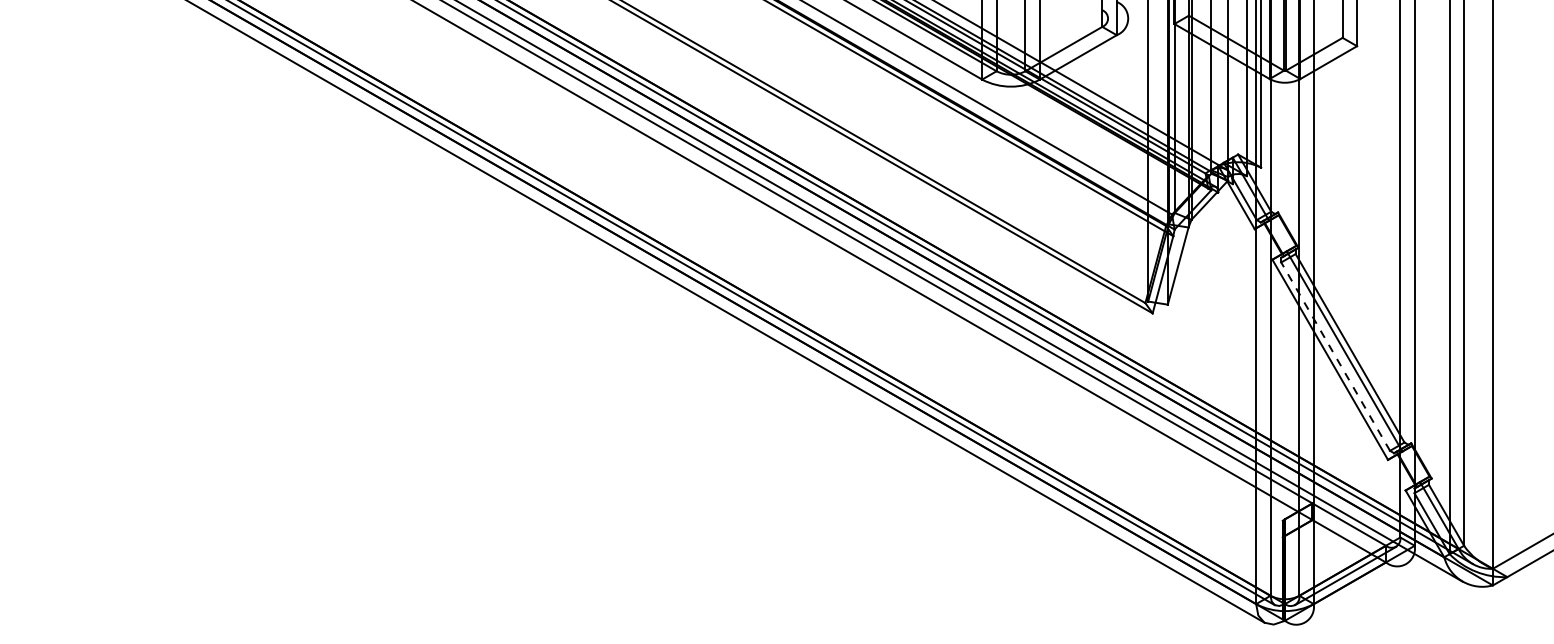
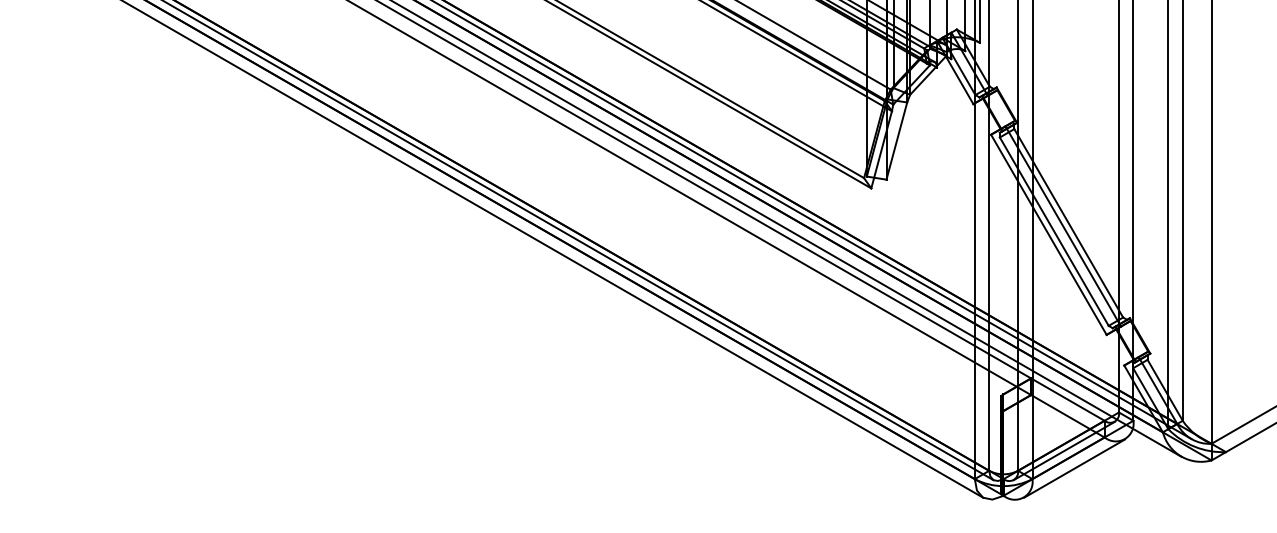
line: (1335, 356) -> (1054, 231), dashed -> solid
line: (1355, 593) -> (1074, 468), added

